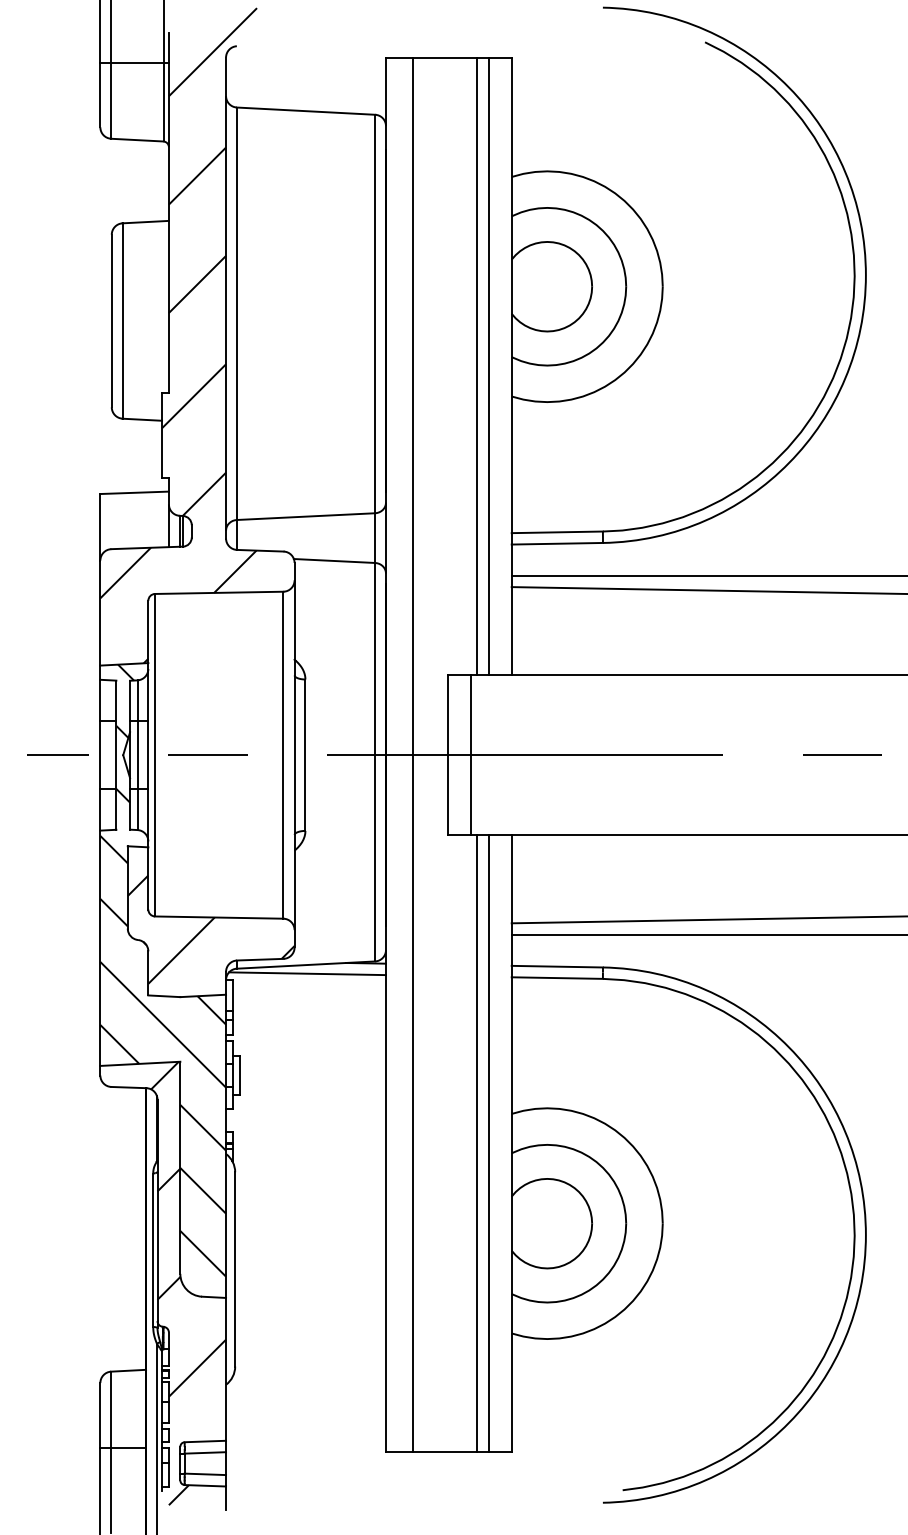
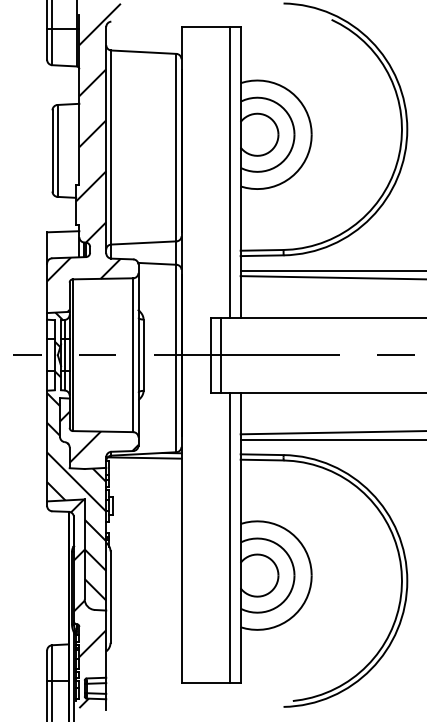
line: (477, 366) -> (224, 172), removed
line: (413, 755) -> (194, 355), removed
line: (477, 1142) -> (224, 537), removed

